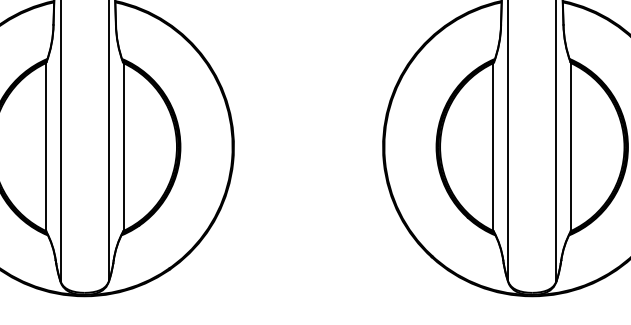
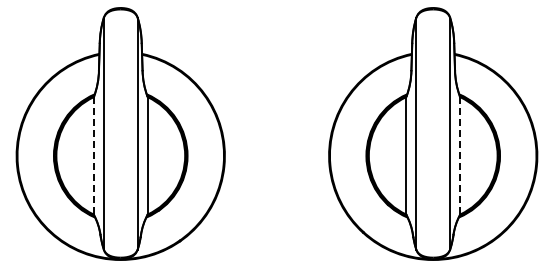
line: (45, 146) -> (93, 155), solid -> dashed
line: (571, 146) -> (460, 155), solid -> dashed

